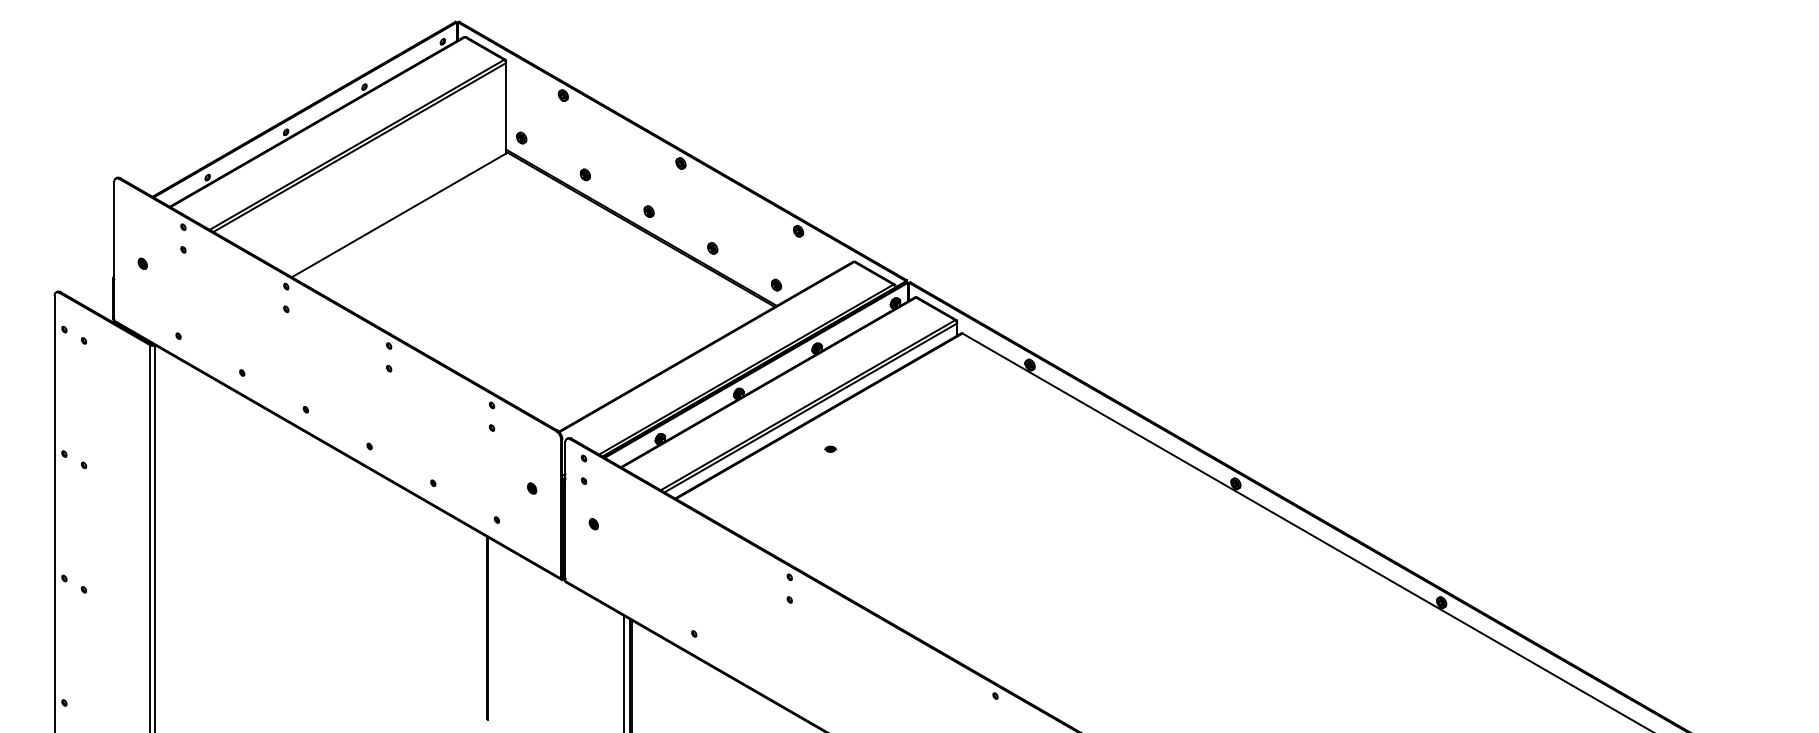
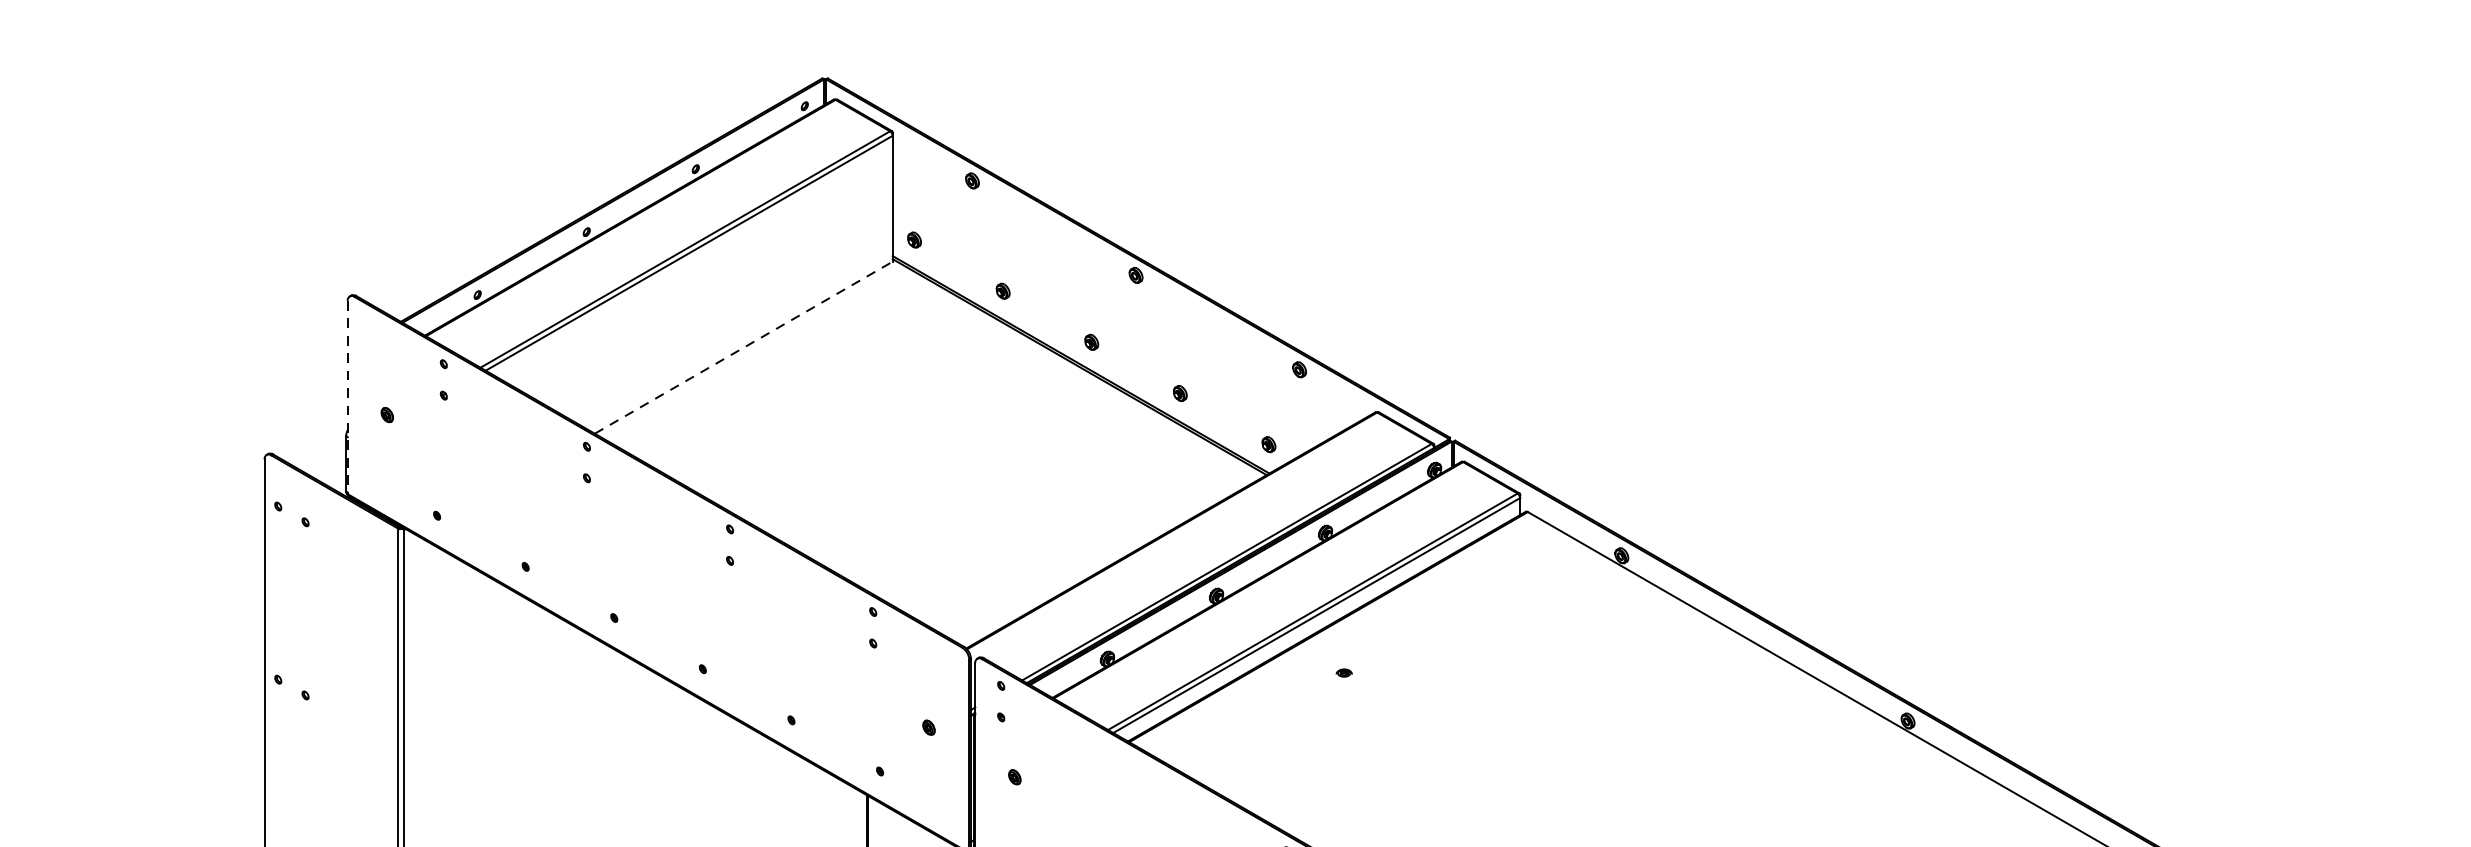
line: (398, 215) -> (743, 347), solid -> dashed
line: (114, 251) -> (347, 397), solid -> dashed

